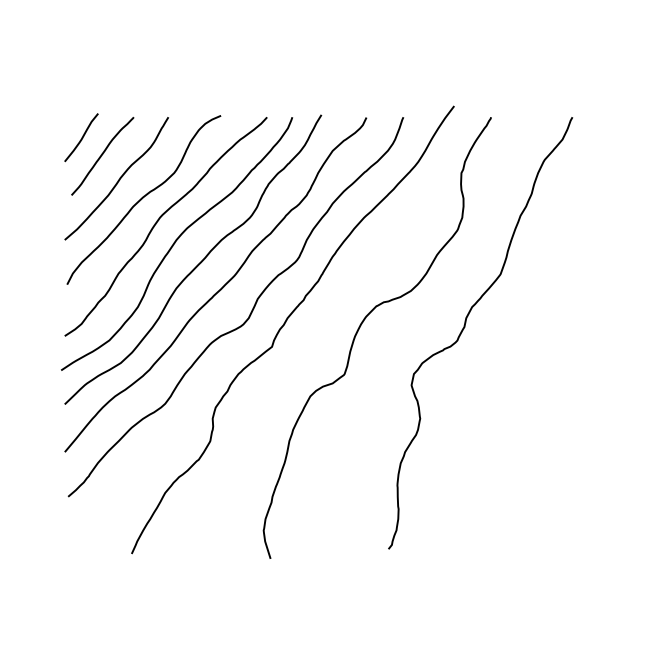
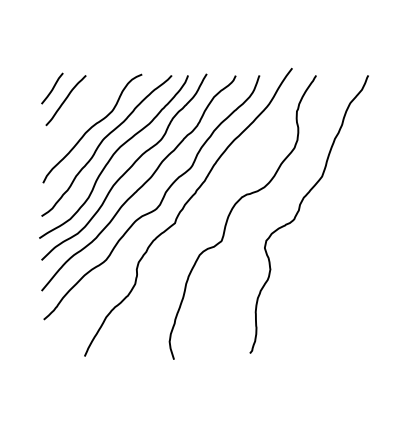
curve: (117, 179) -> (75, 115), removed

